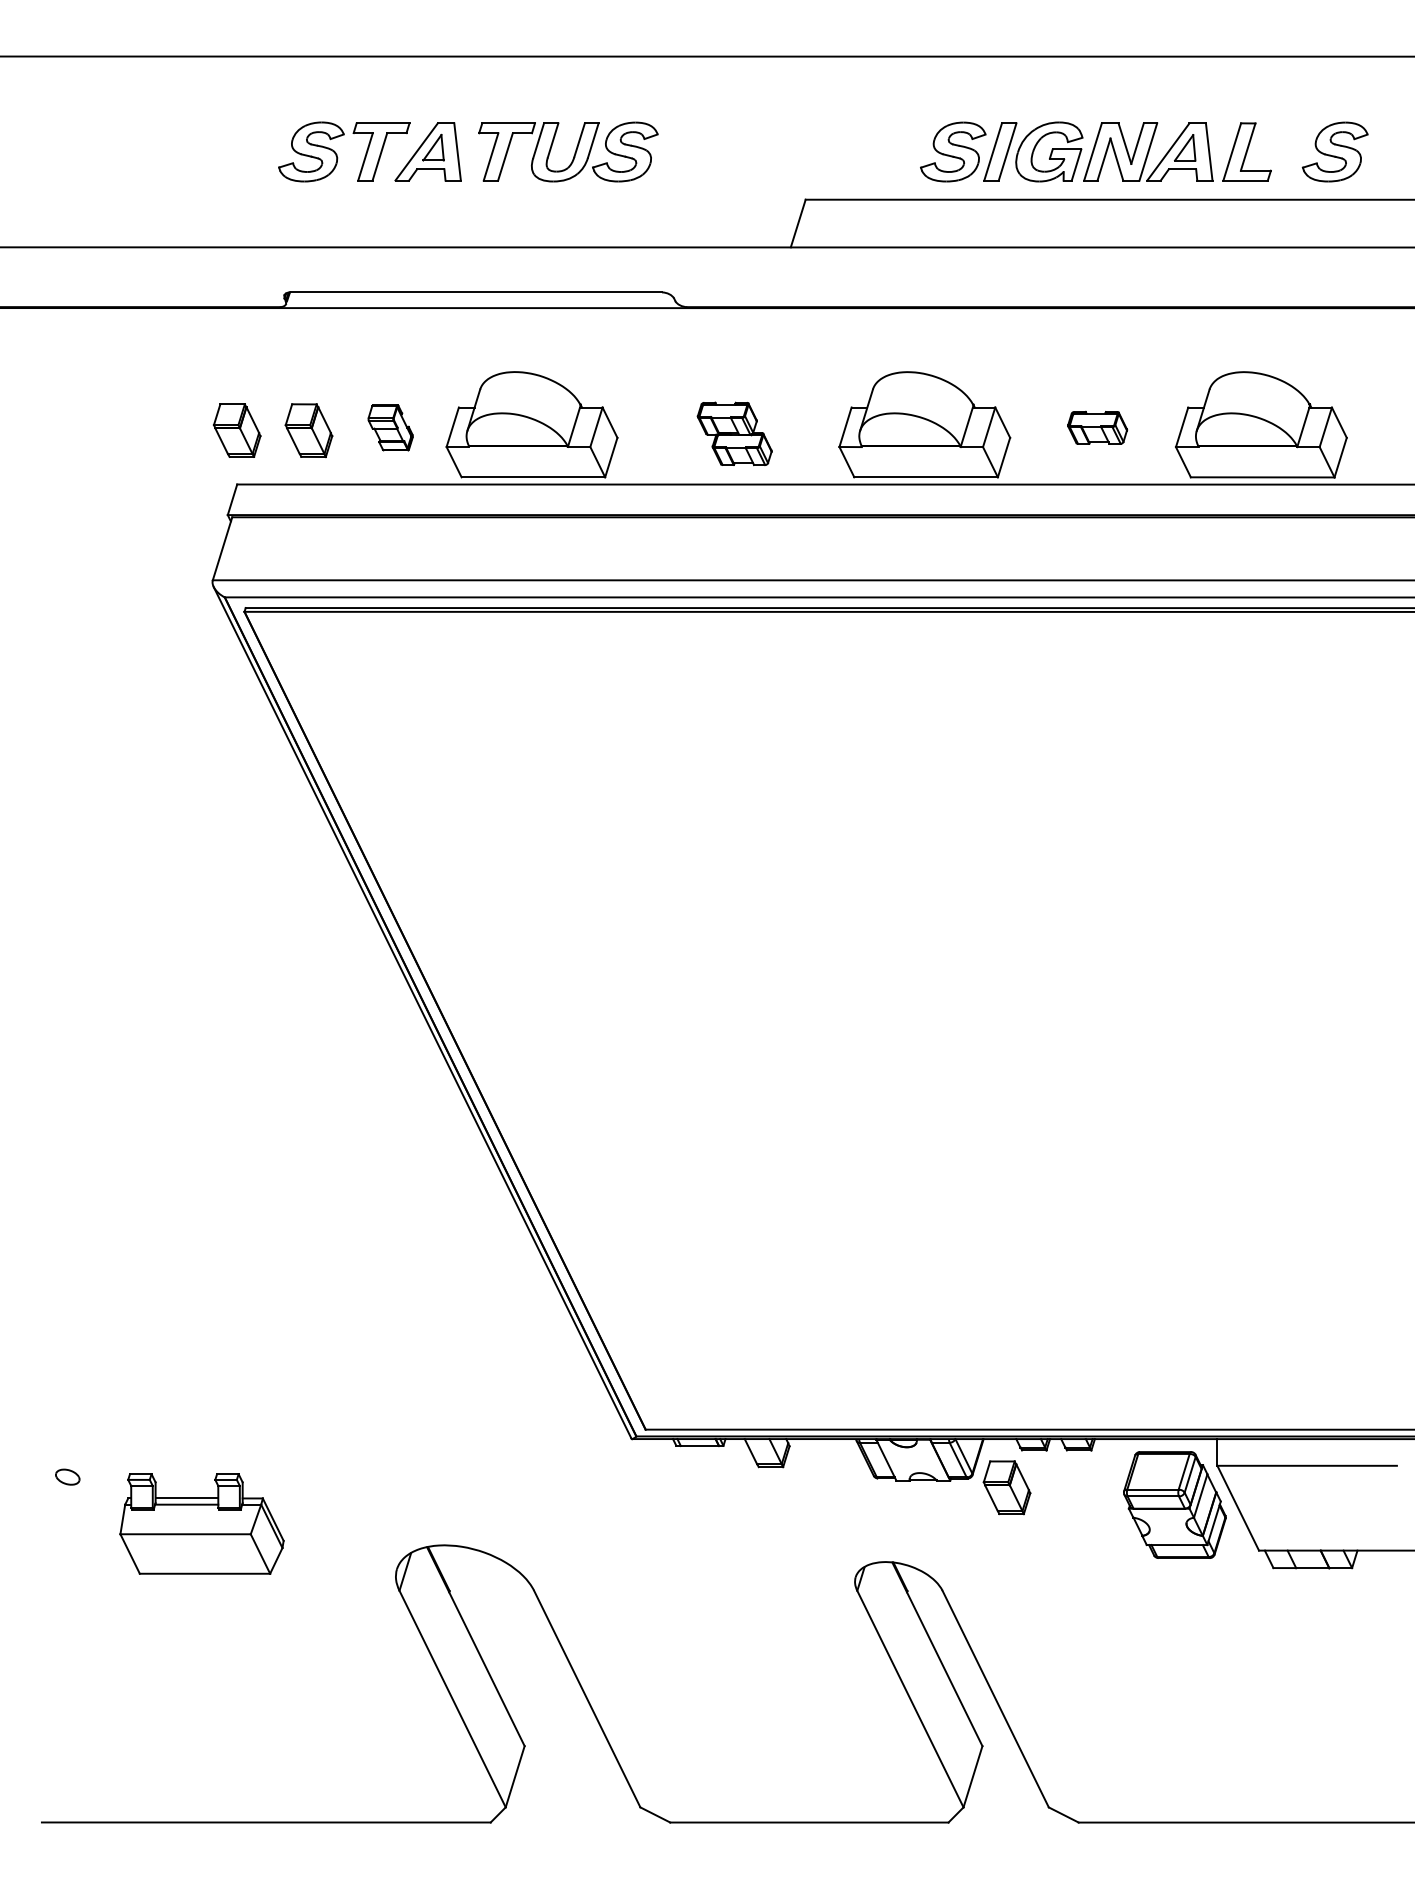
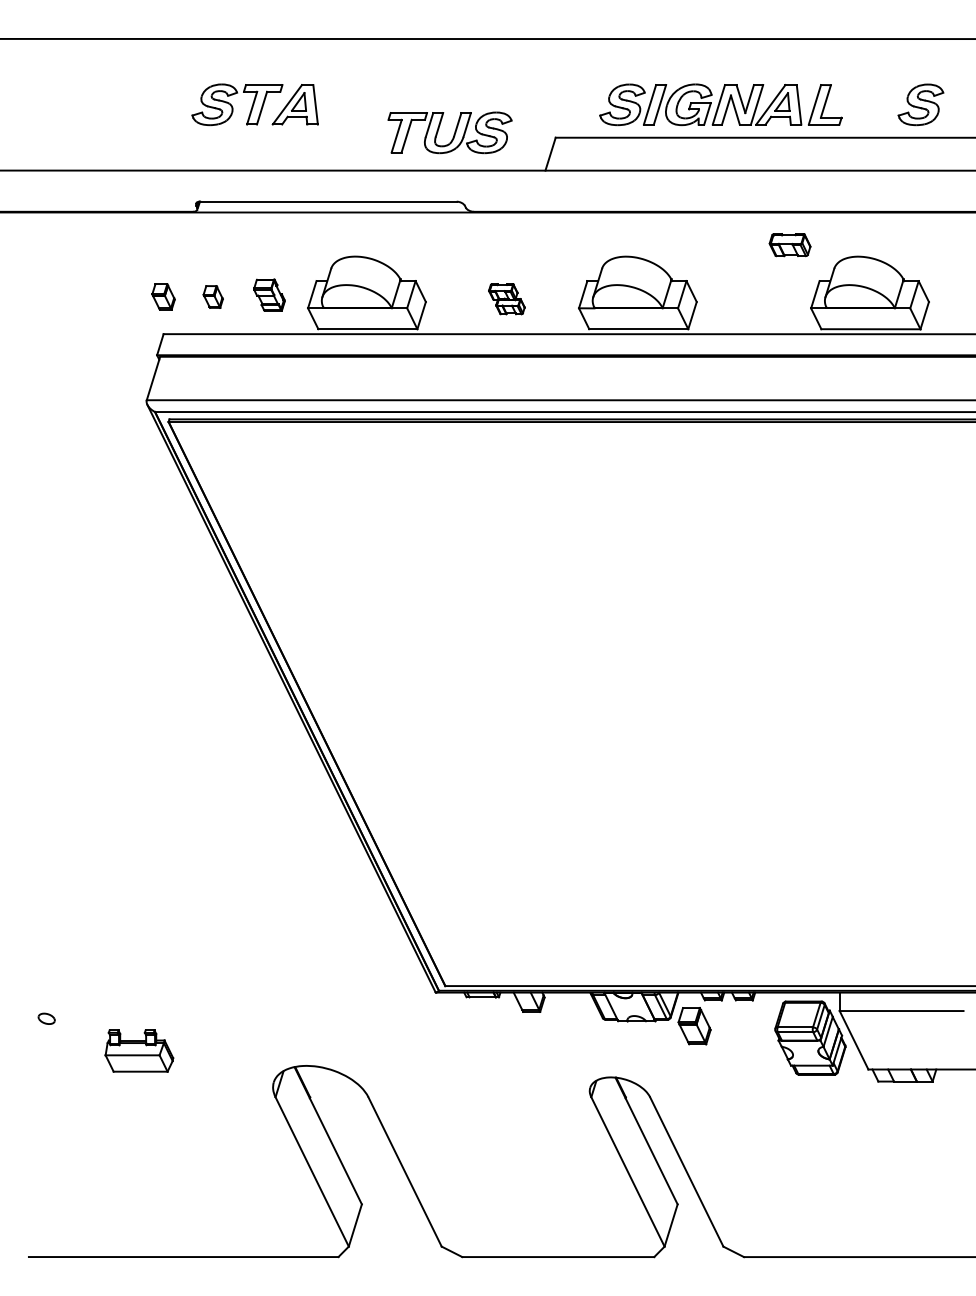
part: (567, 151) -> (449, 132), moved
part: (1095, 151) -> (720, 104), moved
part: (1096, 428) -> (789, 245), moved
part: (237, 429) -> (163, 296), size x0.7
part: (309, 429) -> (213, 296), size x0.6
part: (734, 432) -> (506, 298), size x0.7
part: (202, 1523) -> (139, 1050), size x0.6

